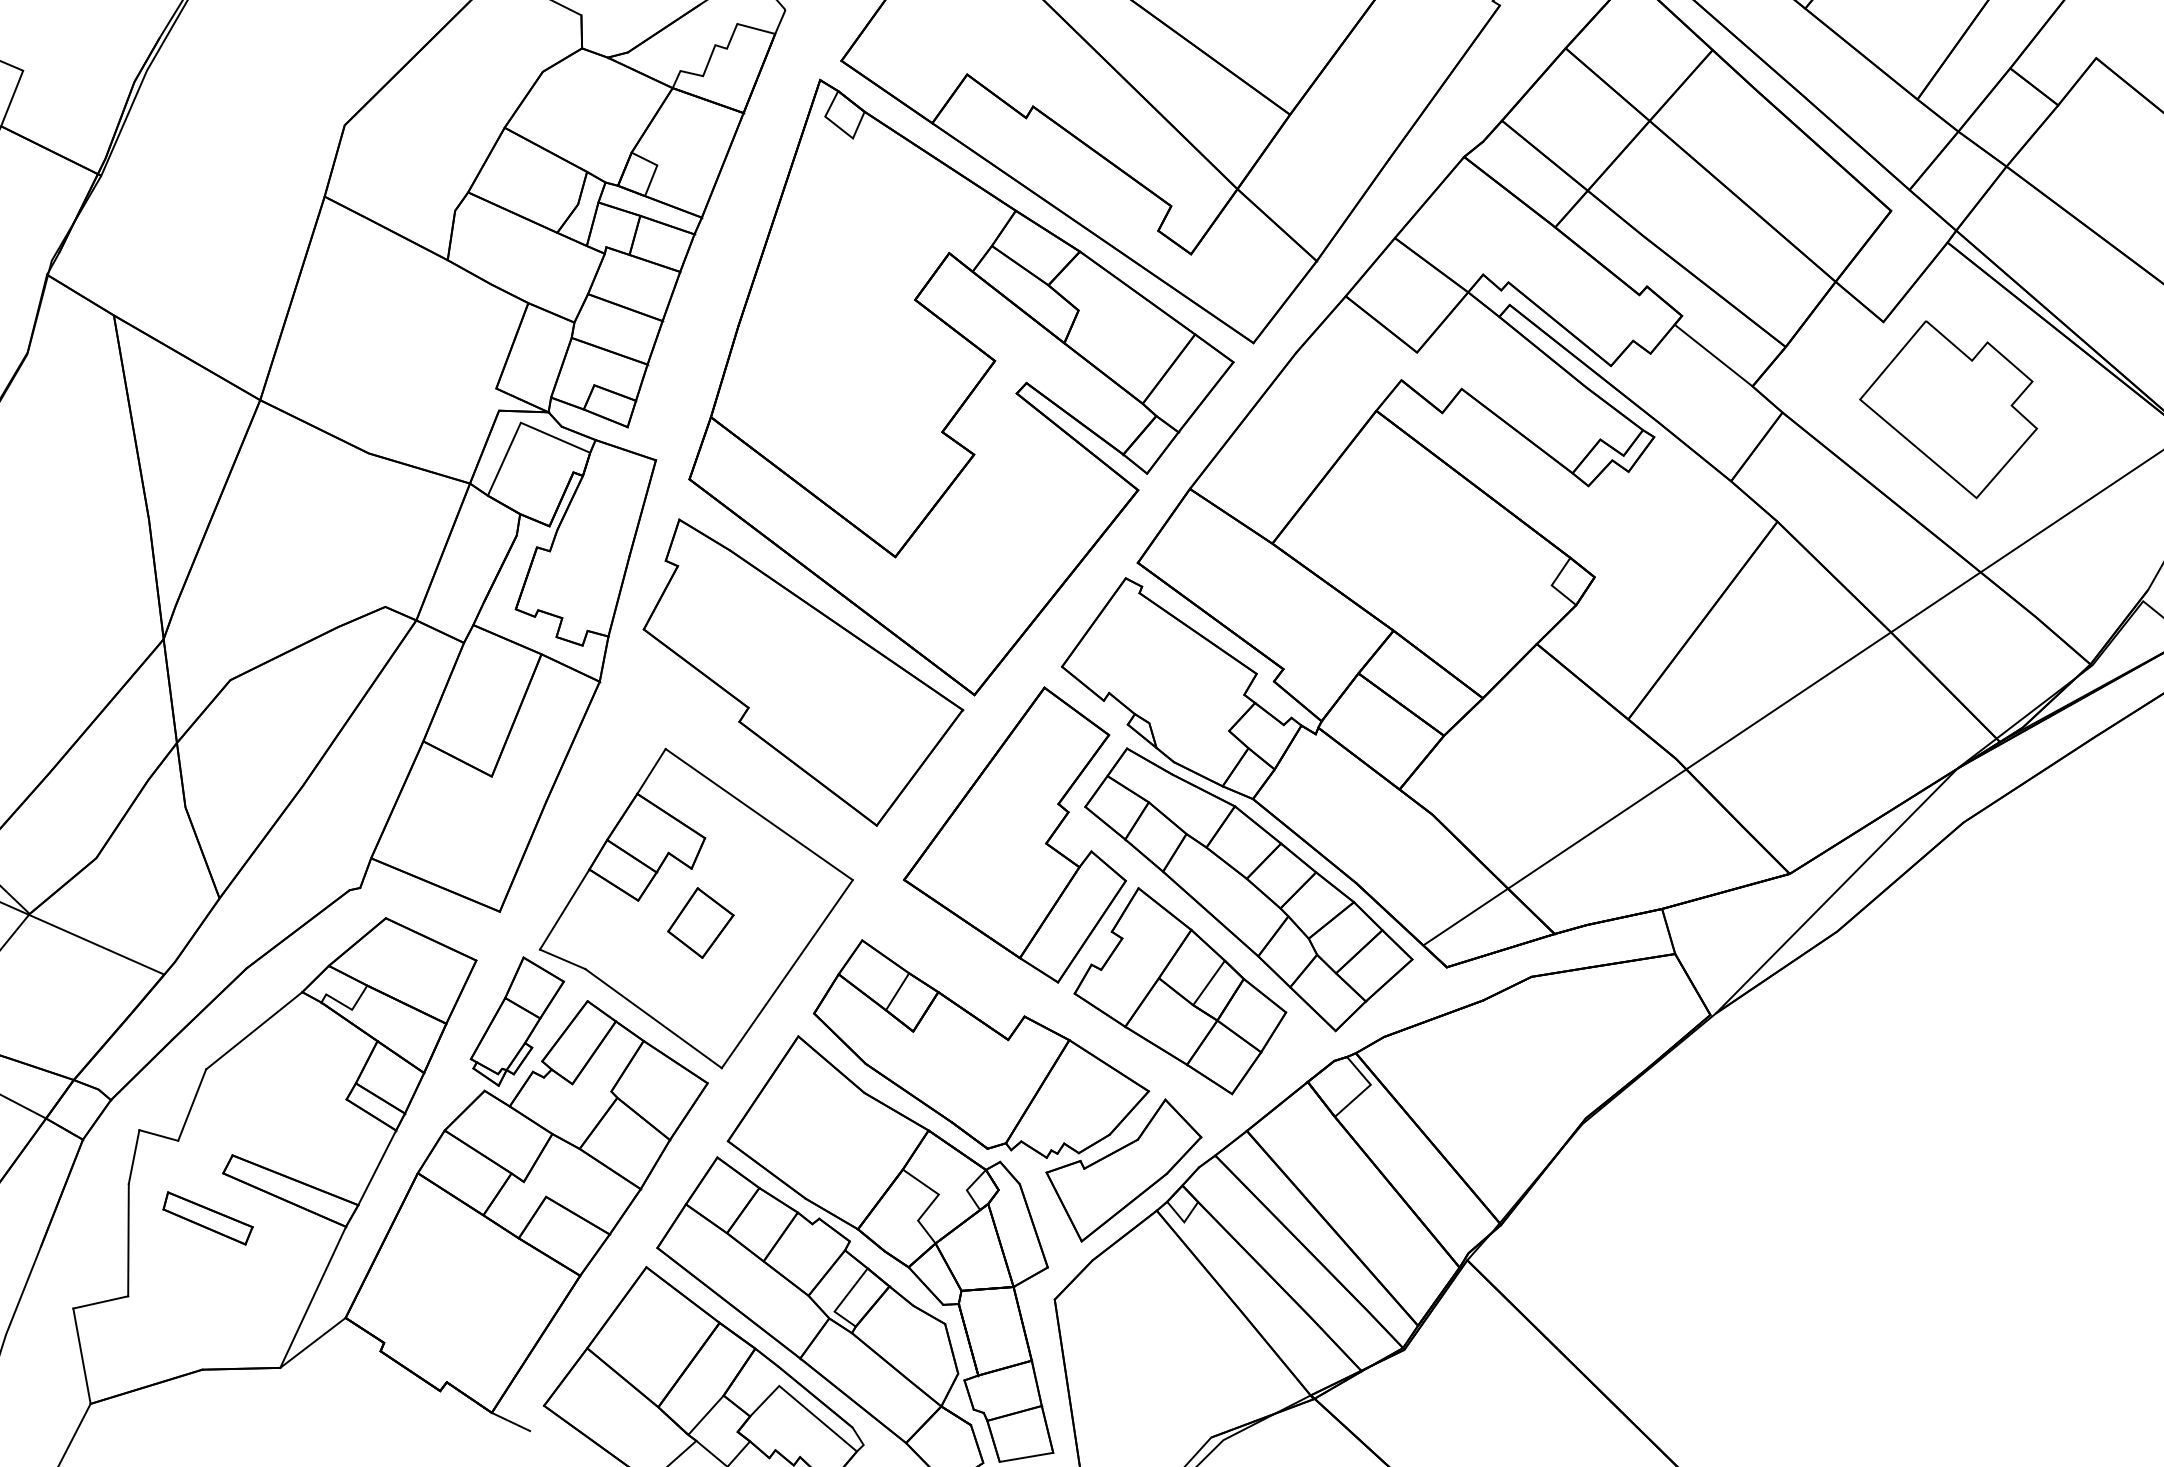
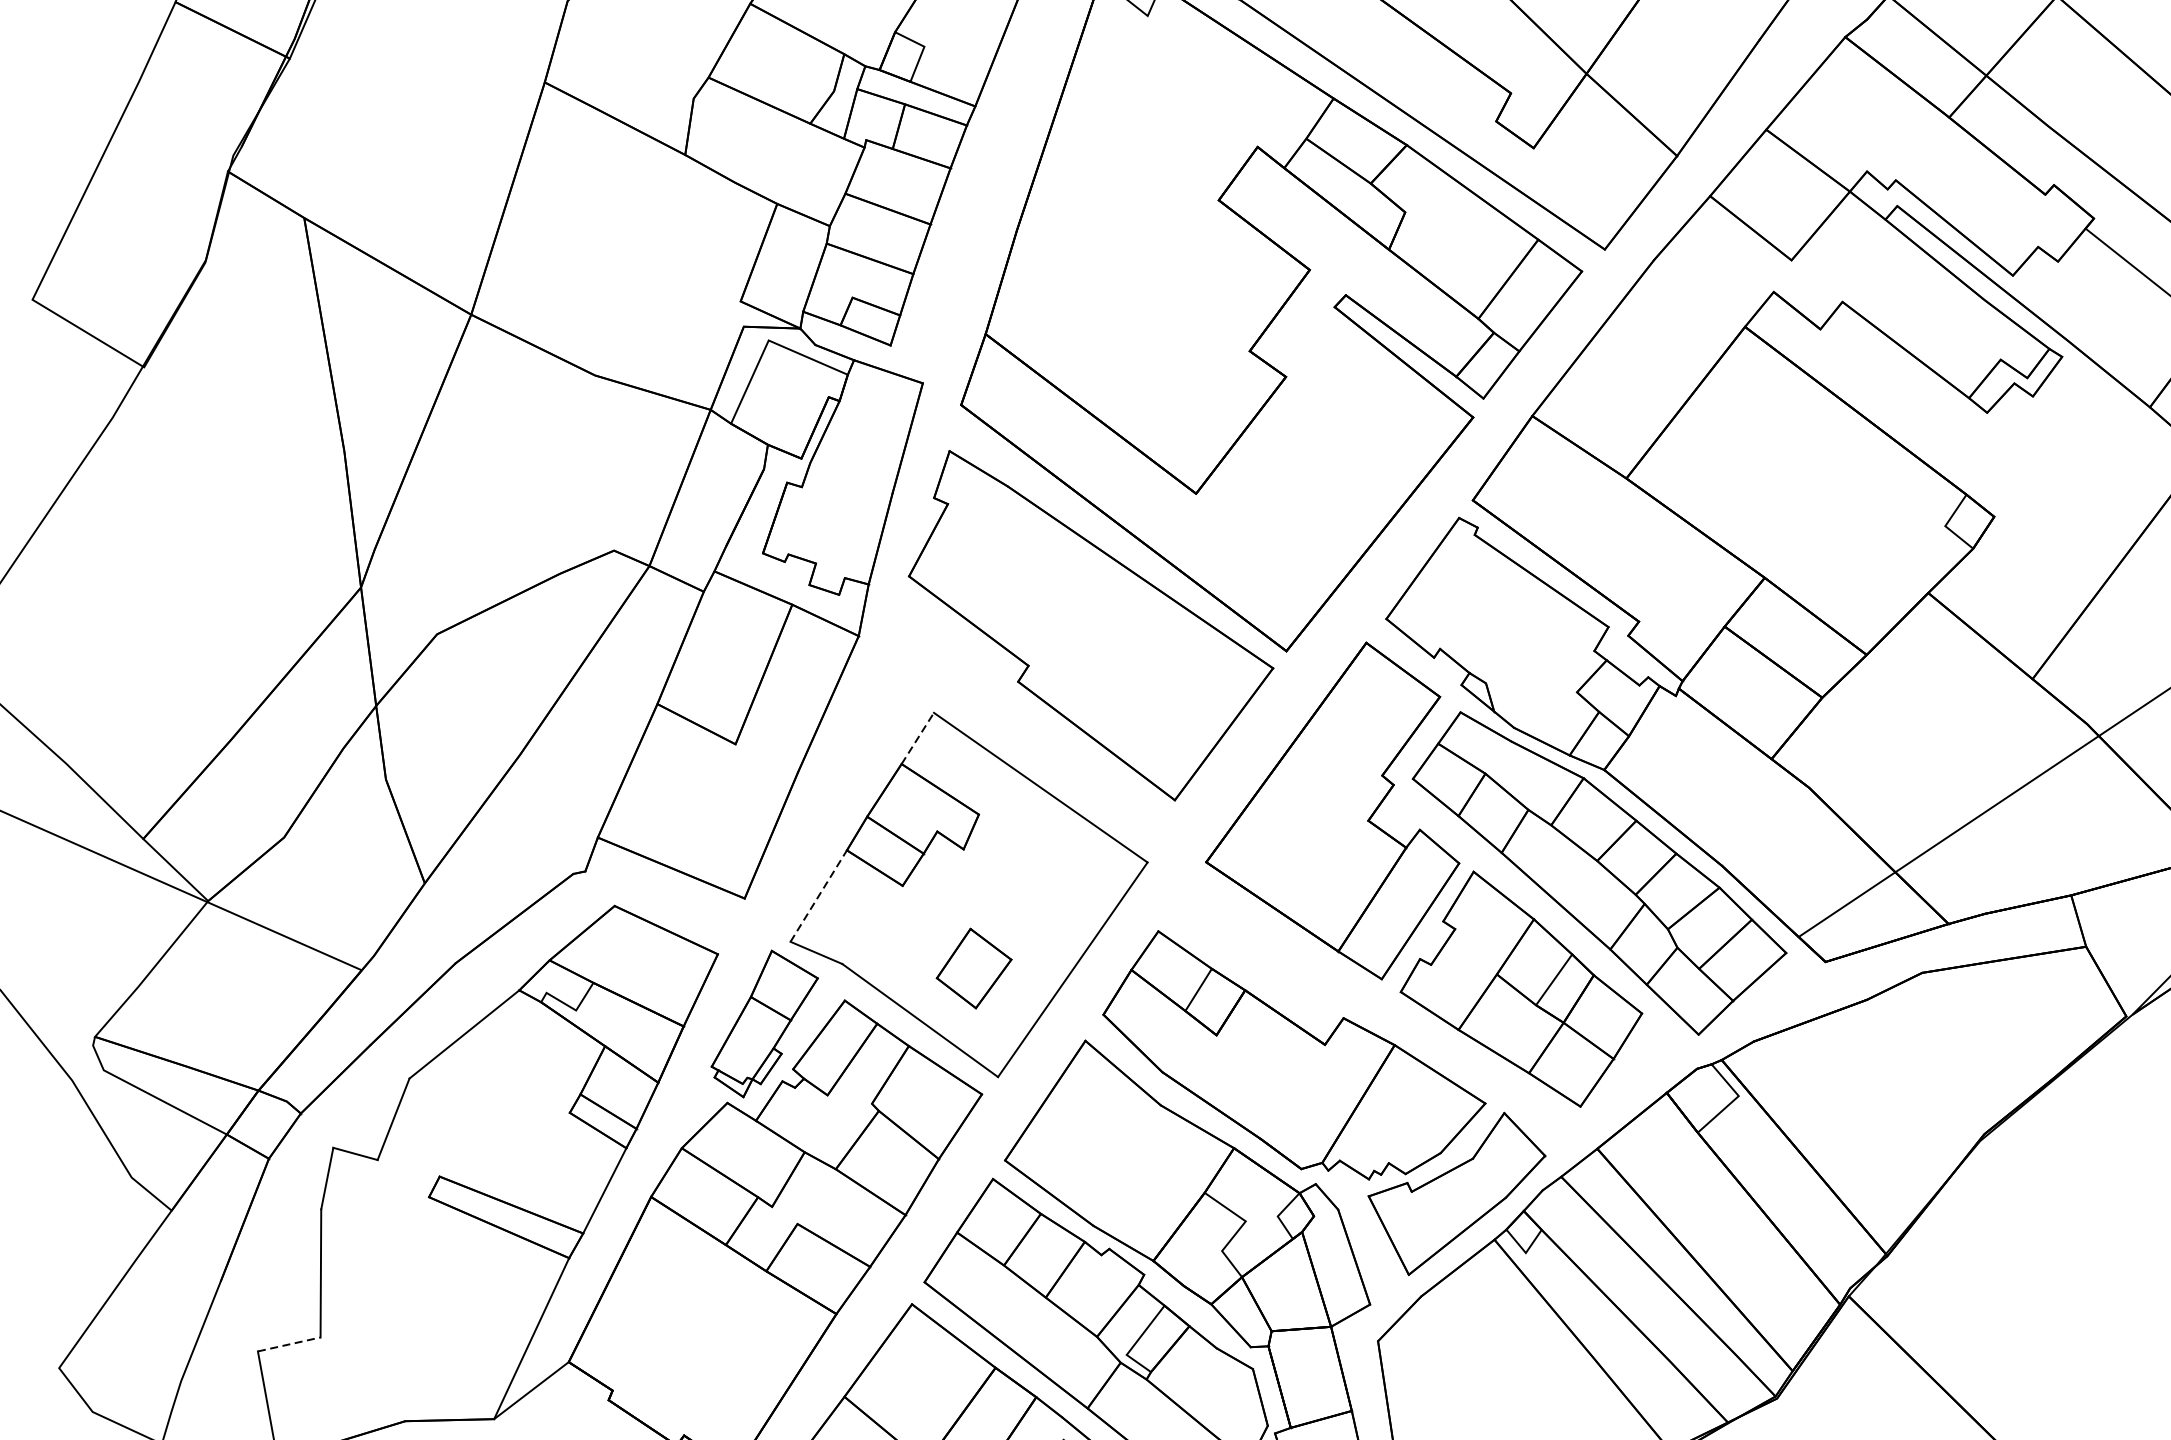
line: (651, 771) -> (917, 738), solid -> dashed
line: (564, 909) -> (818, 895), solid -> dashed
part: (700, 922) -> (973, 967), moved
part: (207, 1218) -> (411, 1248), removed
line: (101, 1302) -> (290, 1344), solid -> dashed

